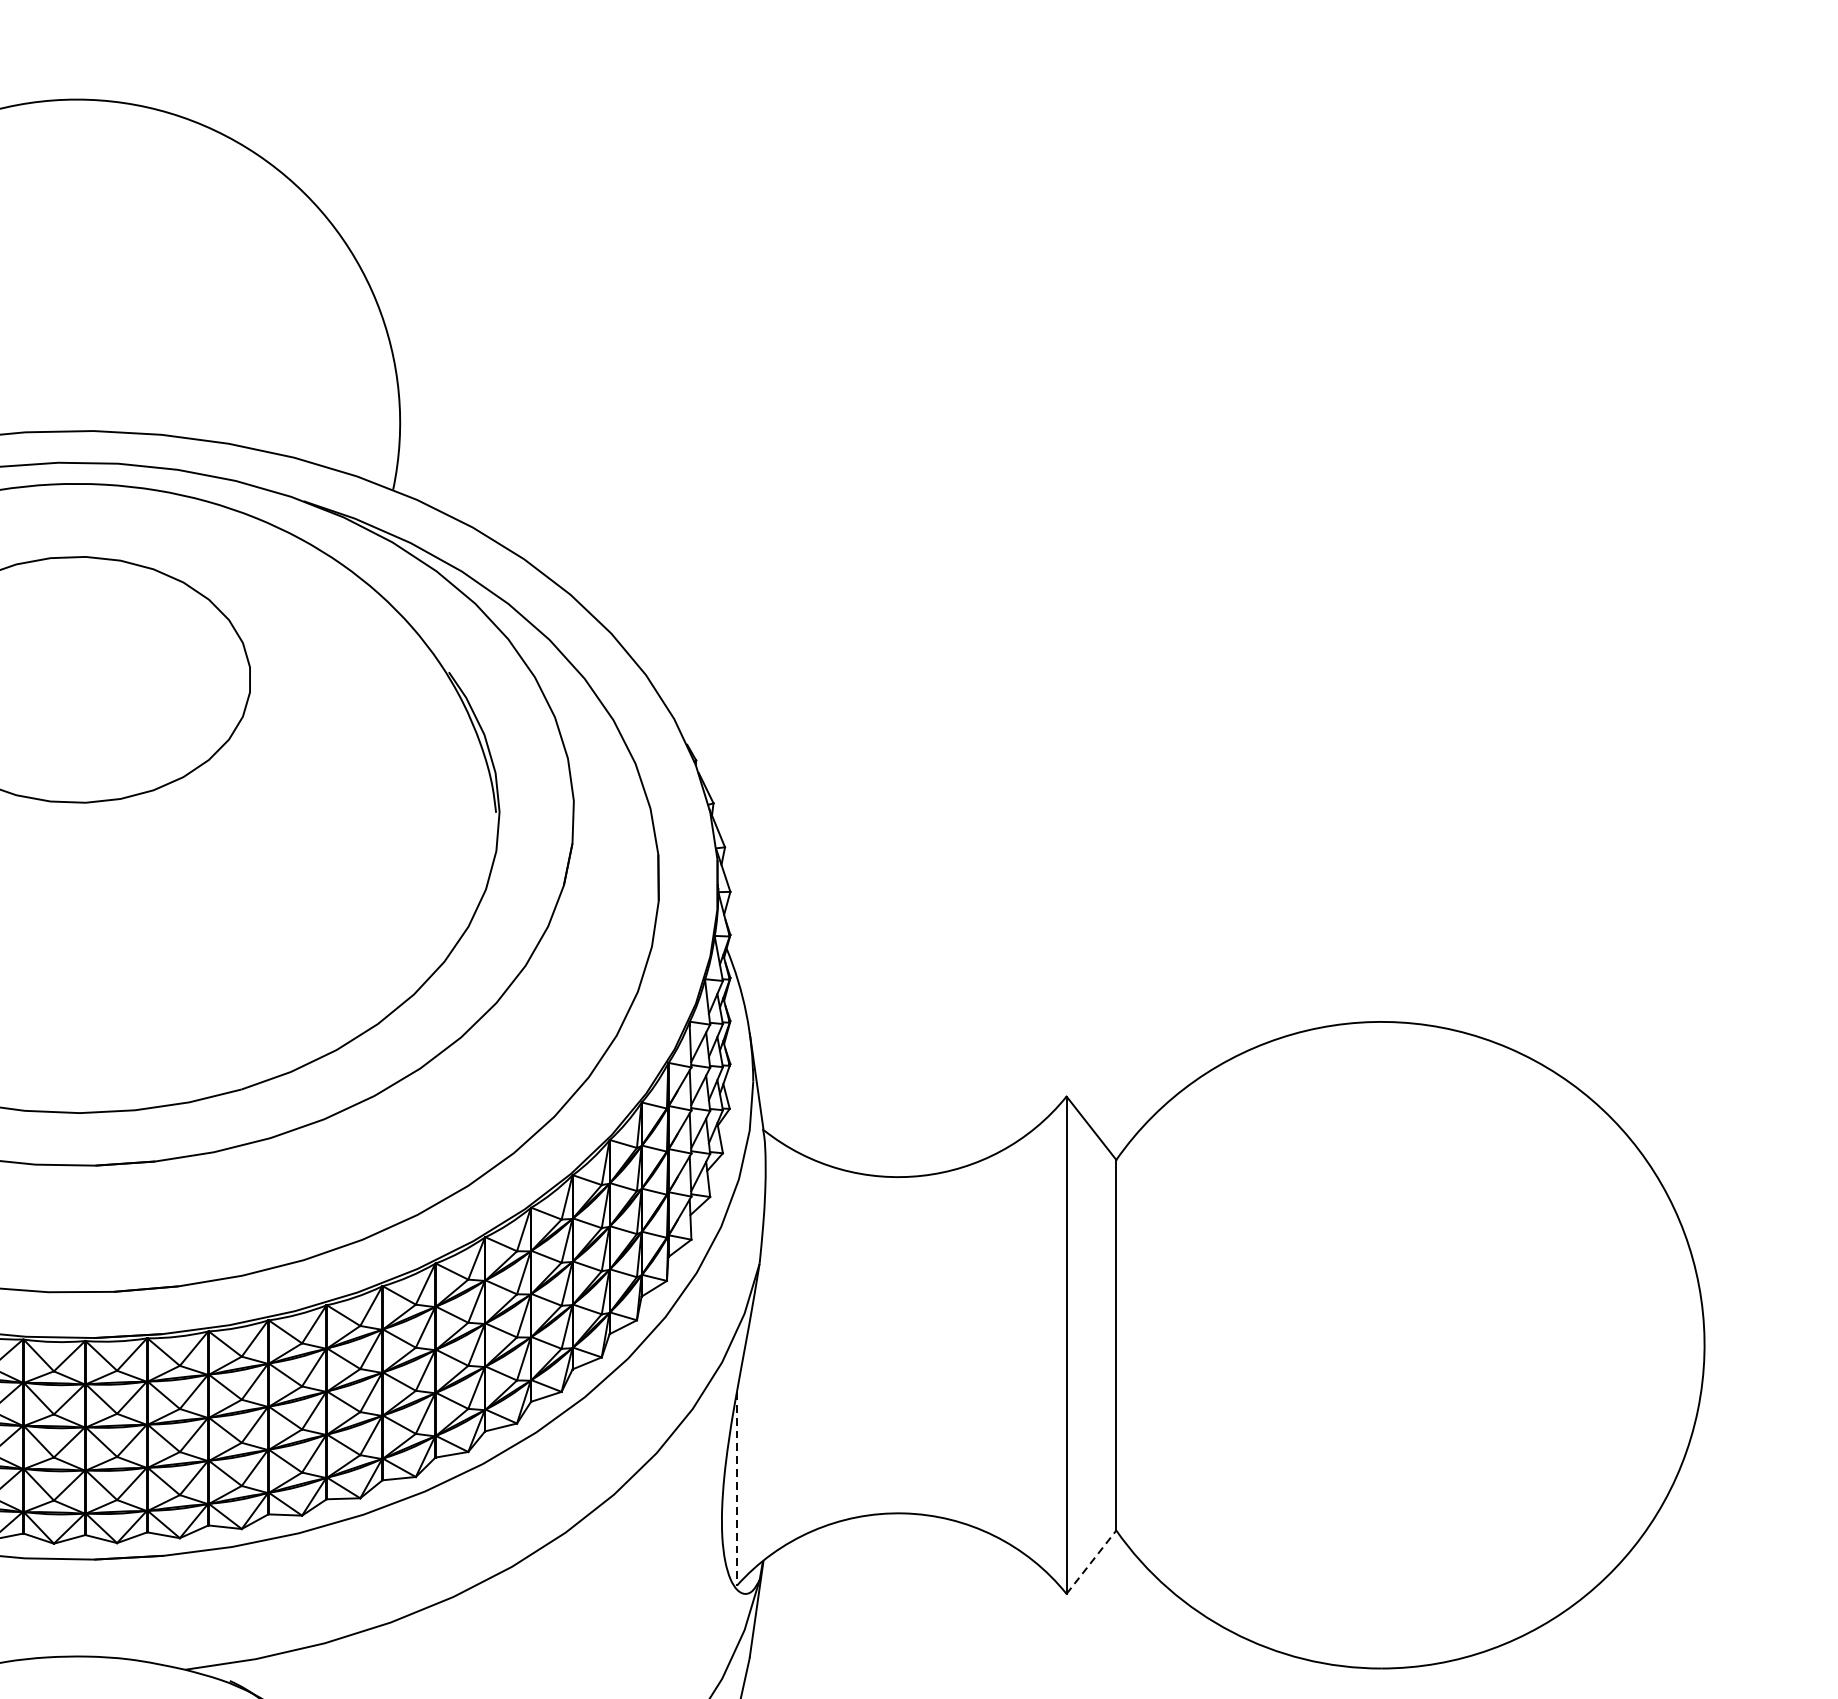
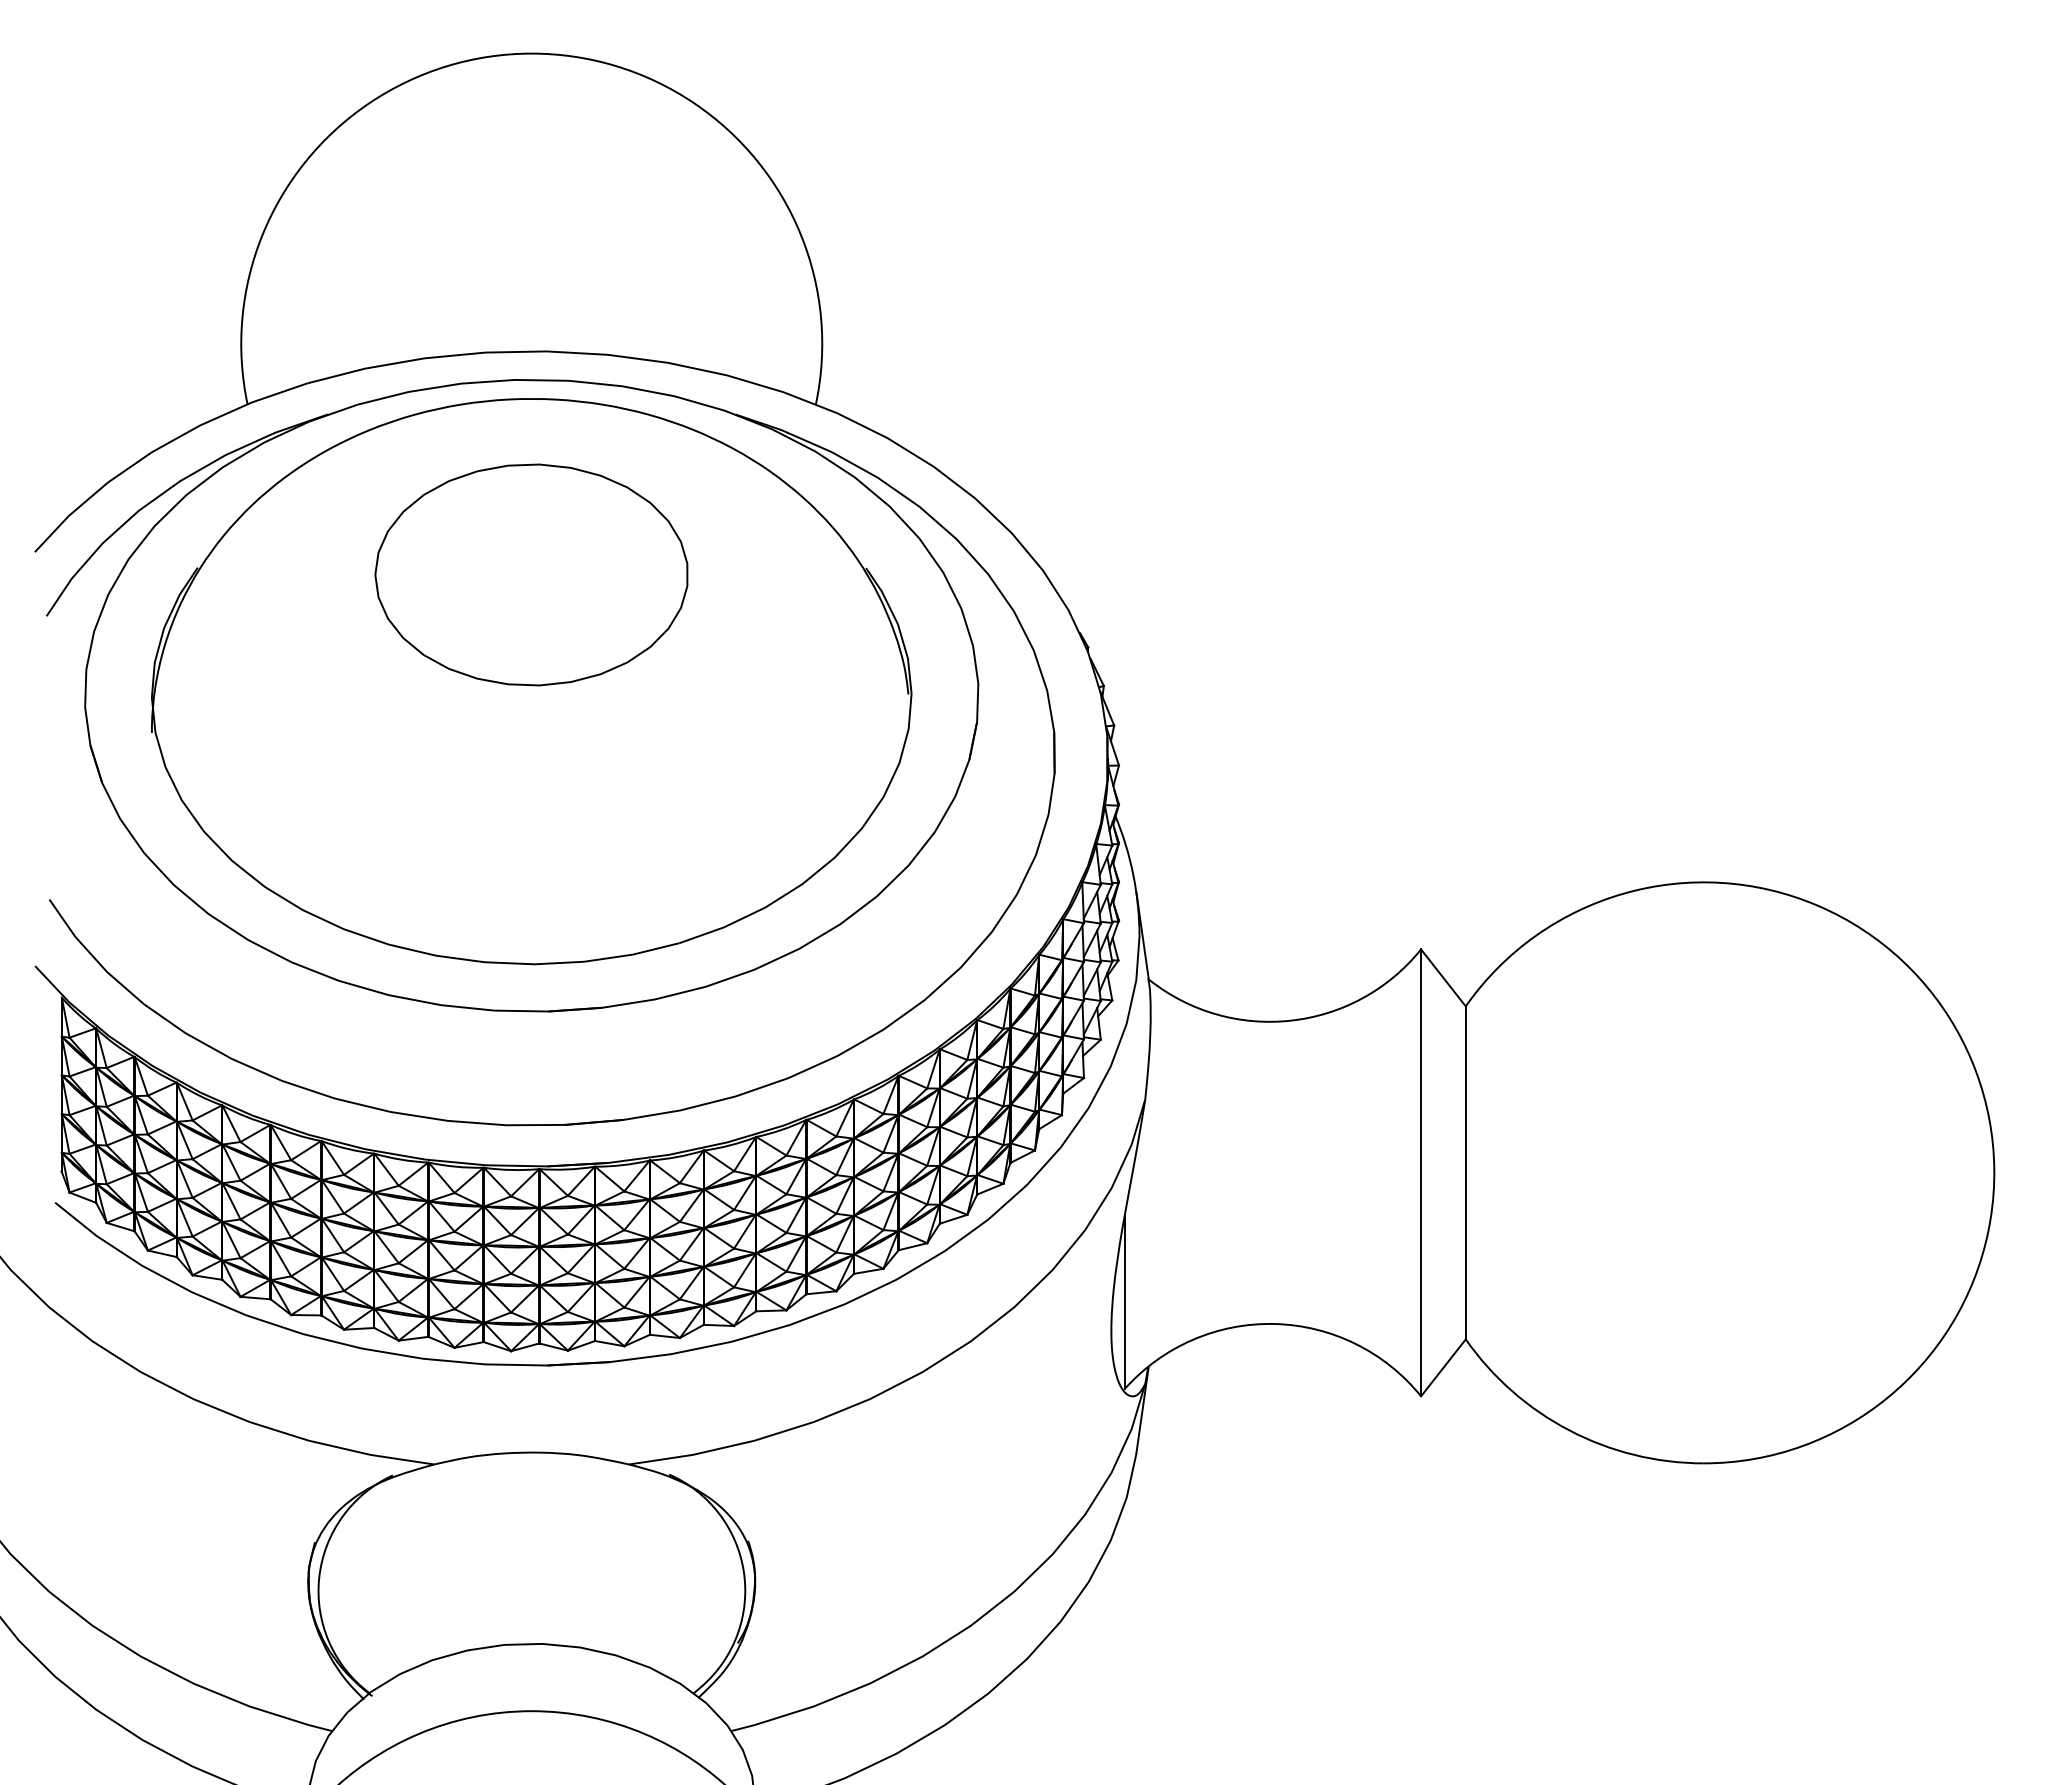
line: (736, 1489) -> (1124, 1302), dashed -> solid
line: (1091, 1561) -> (1443, 1367), dashed -> solid

